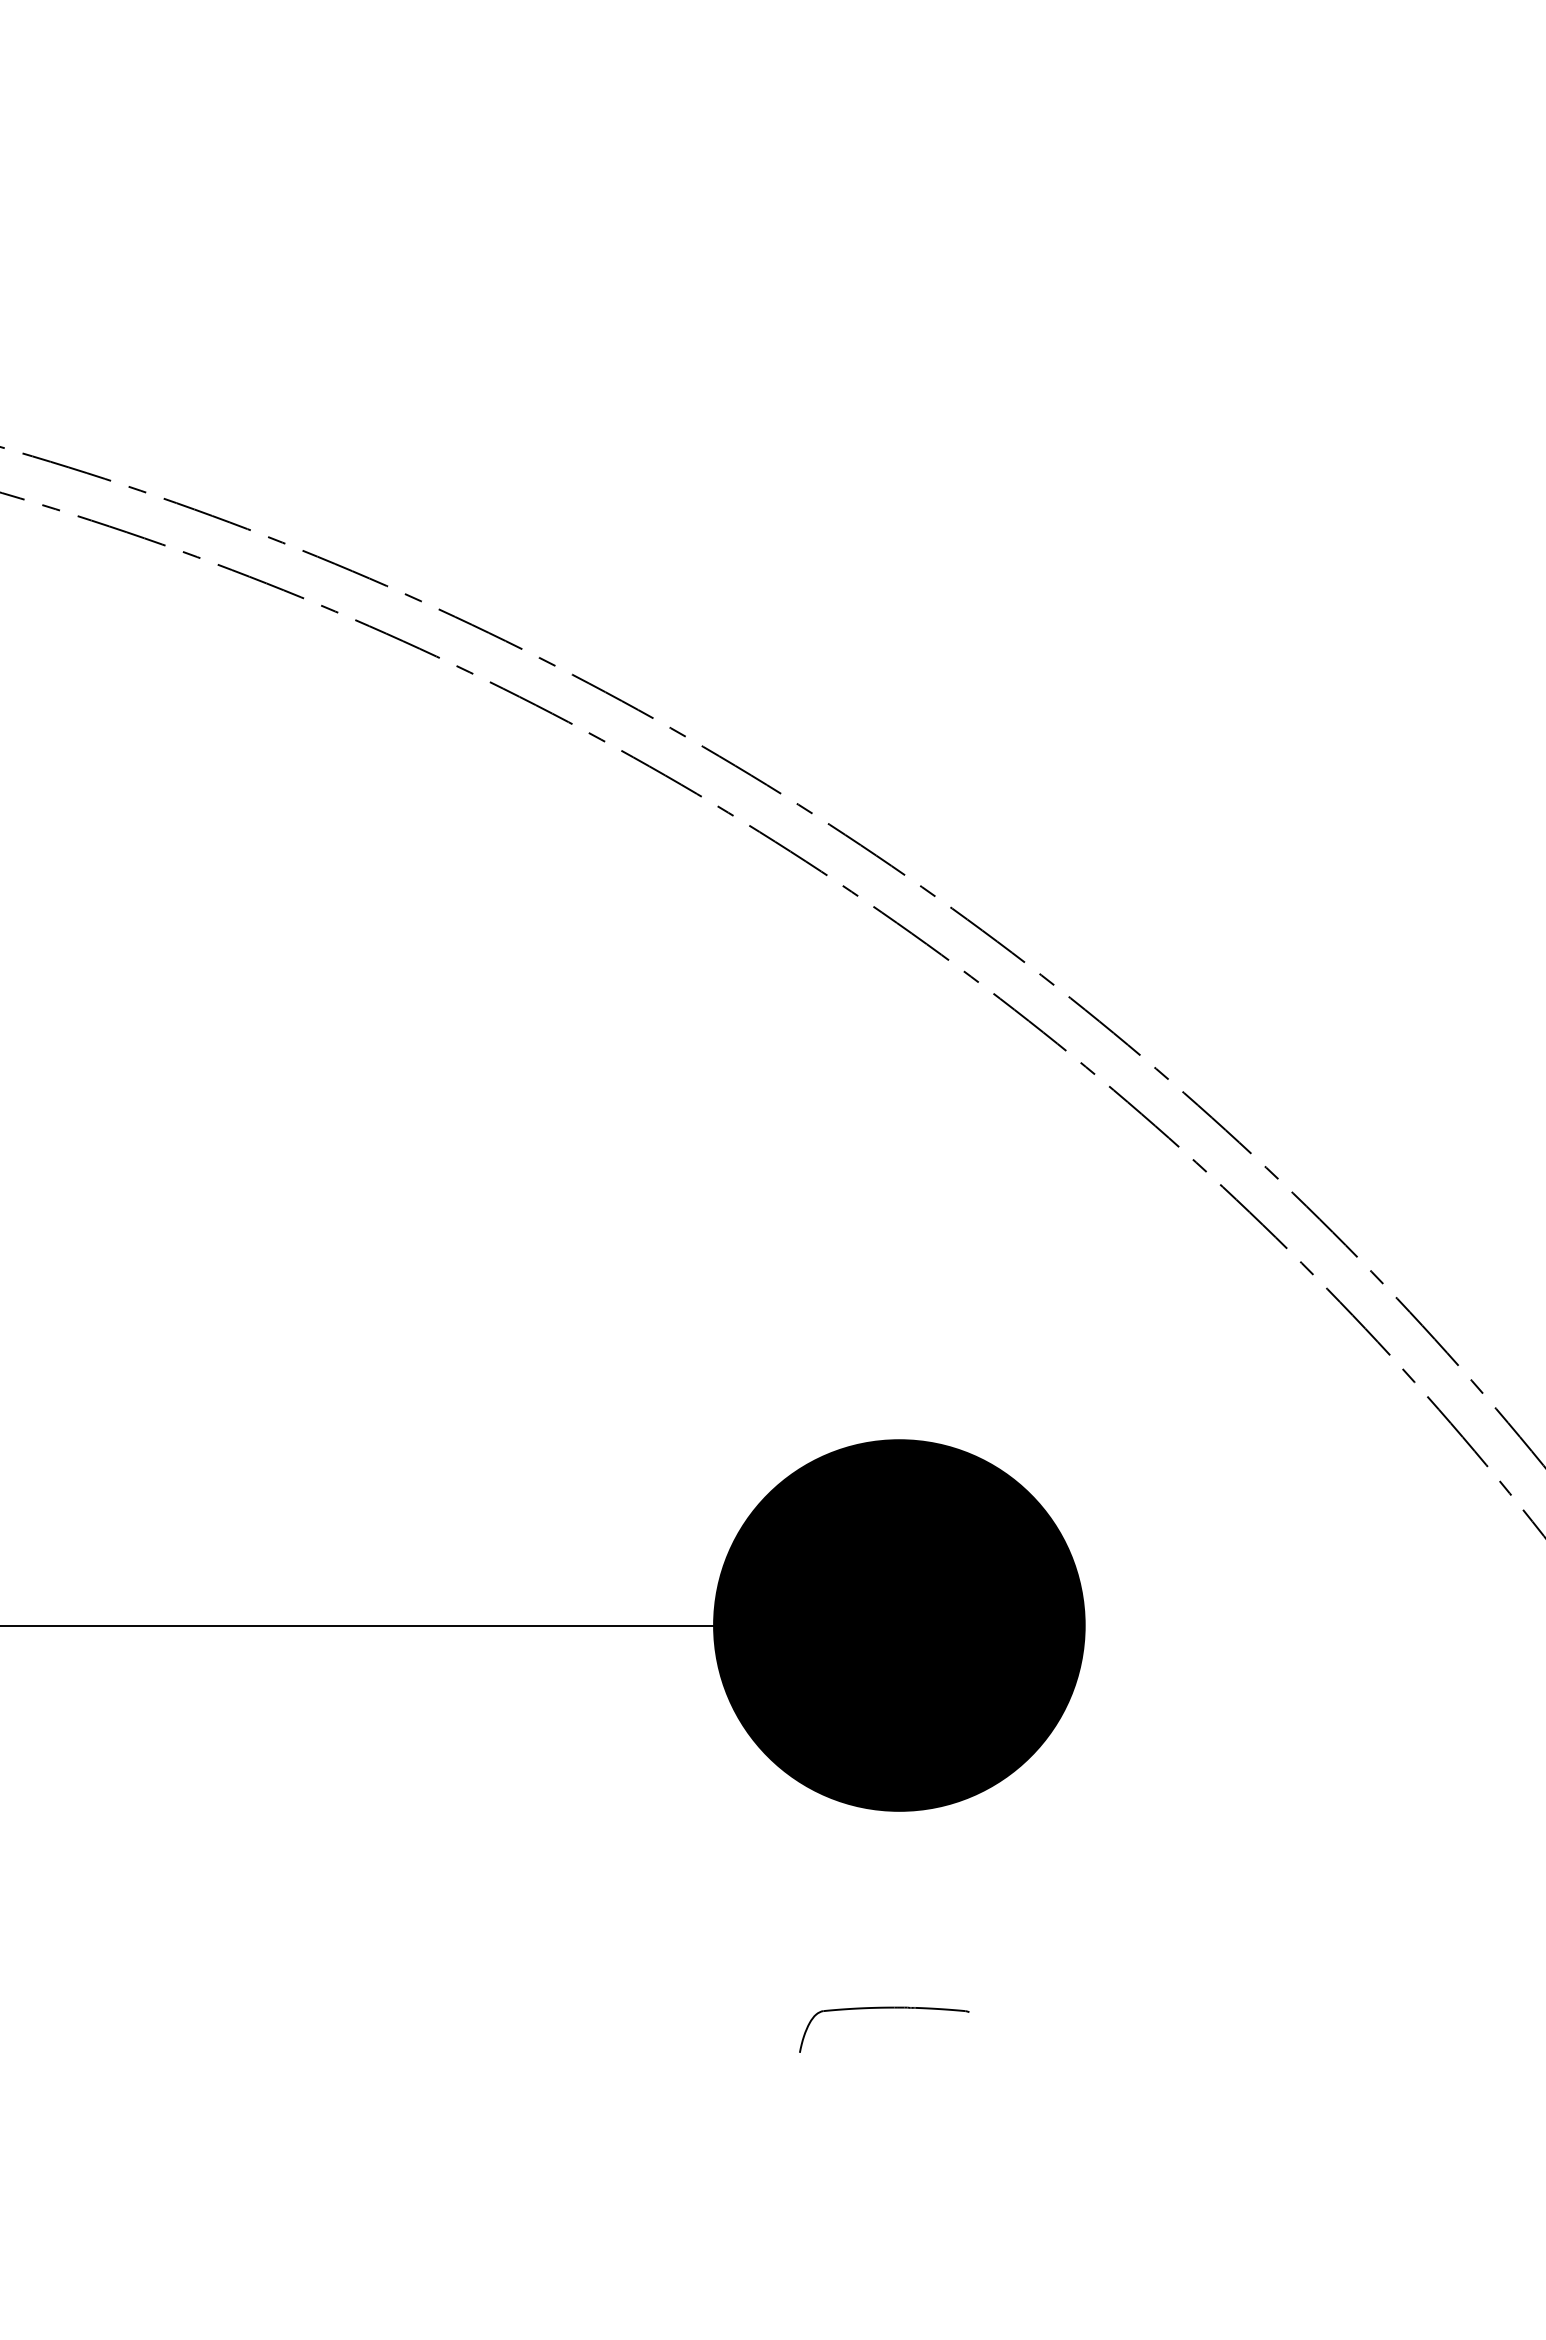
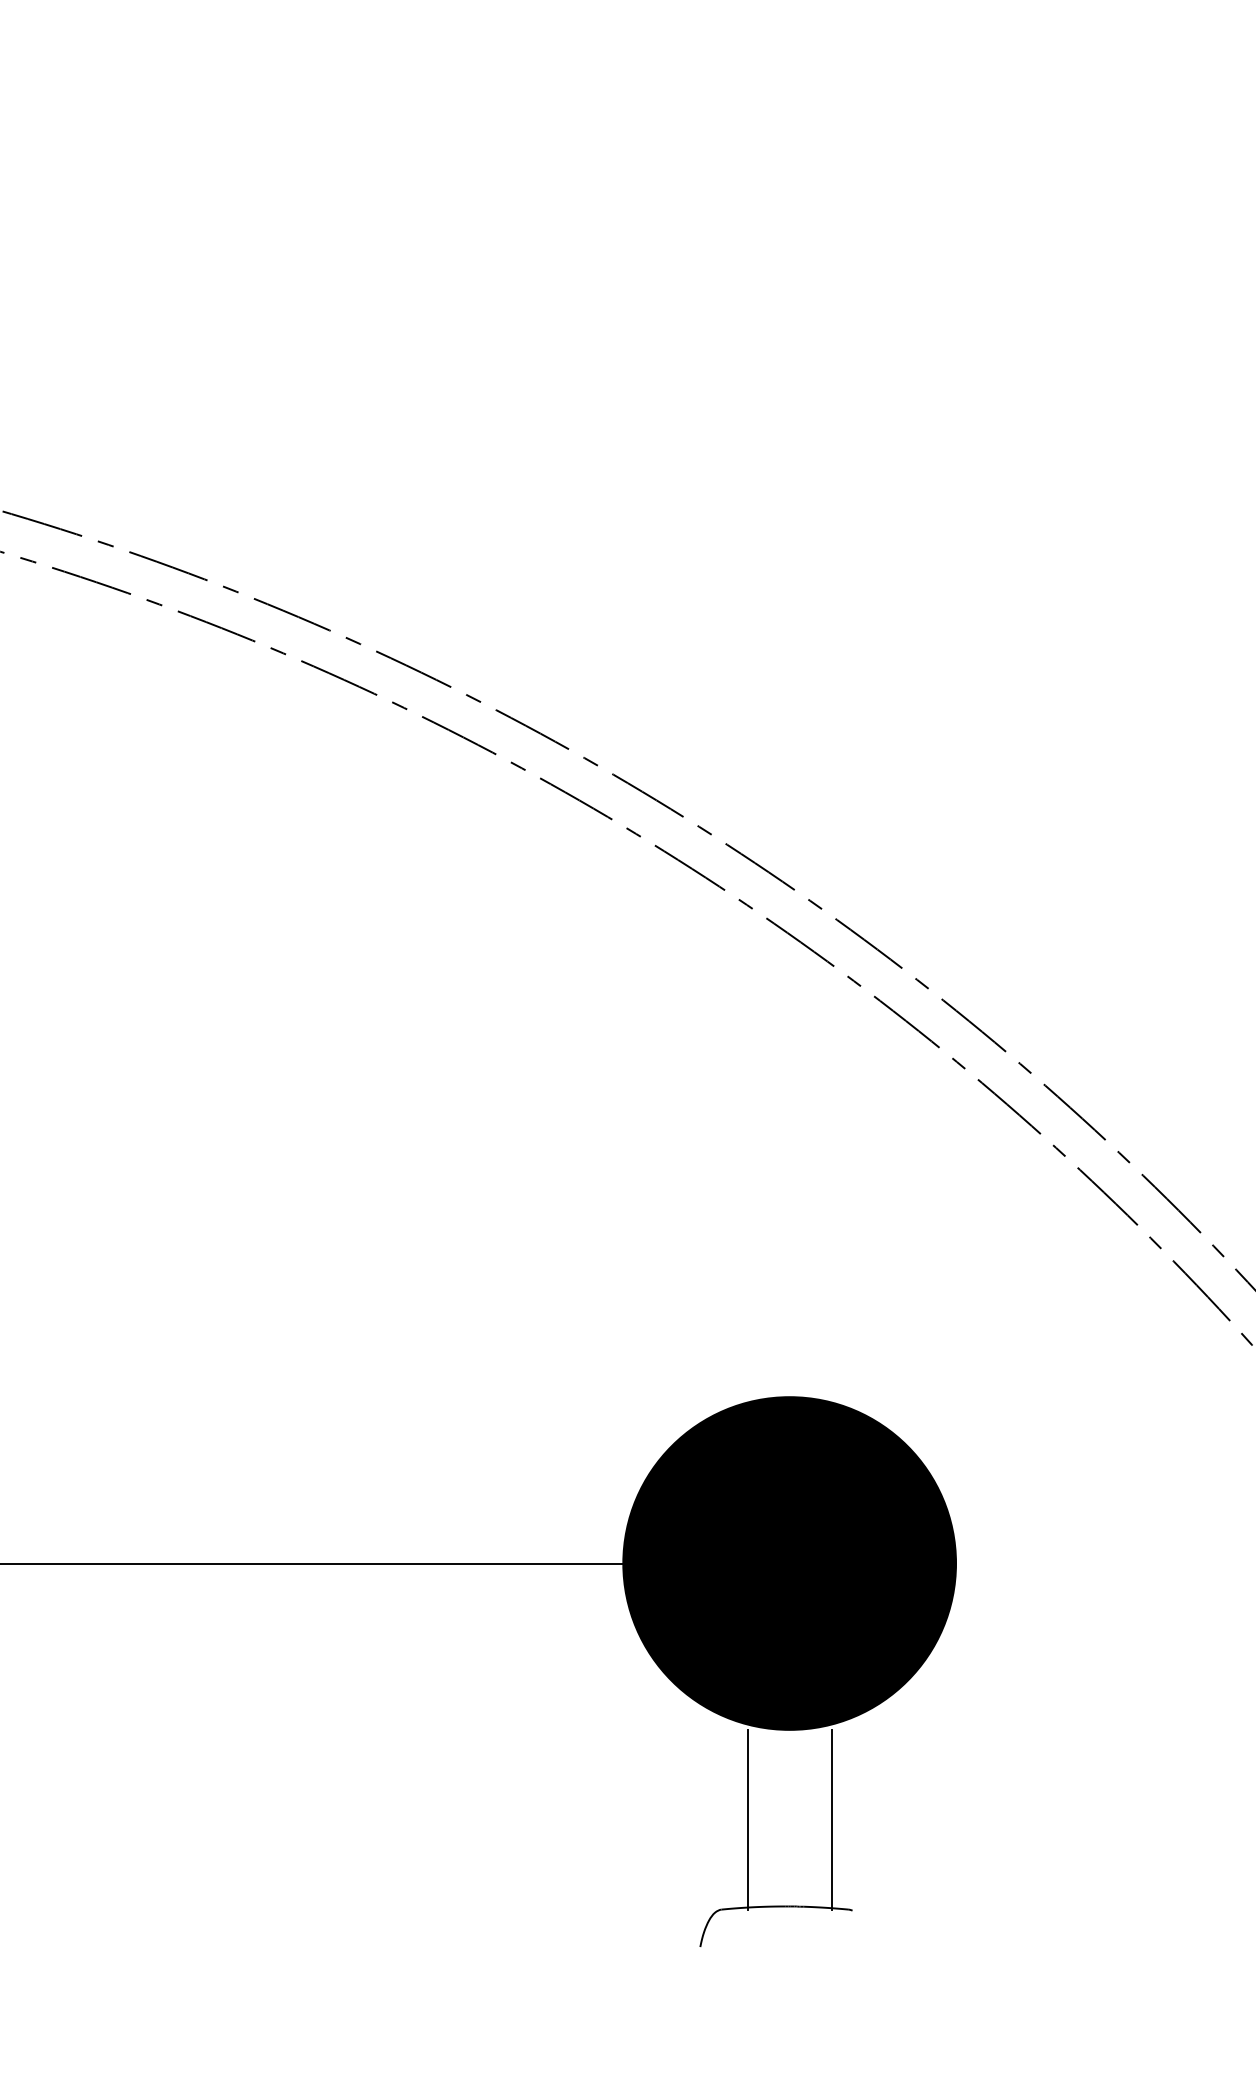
line: (852, 1910) -> (747, 1819), added
line: (946, 1910) -> (831, 1819), added

